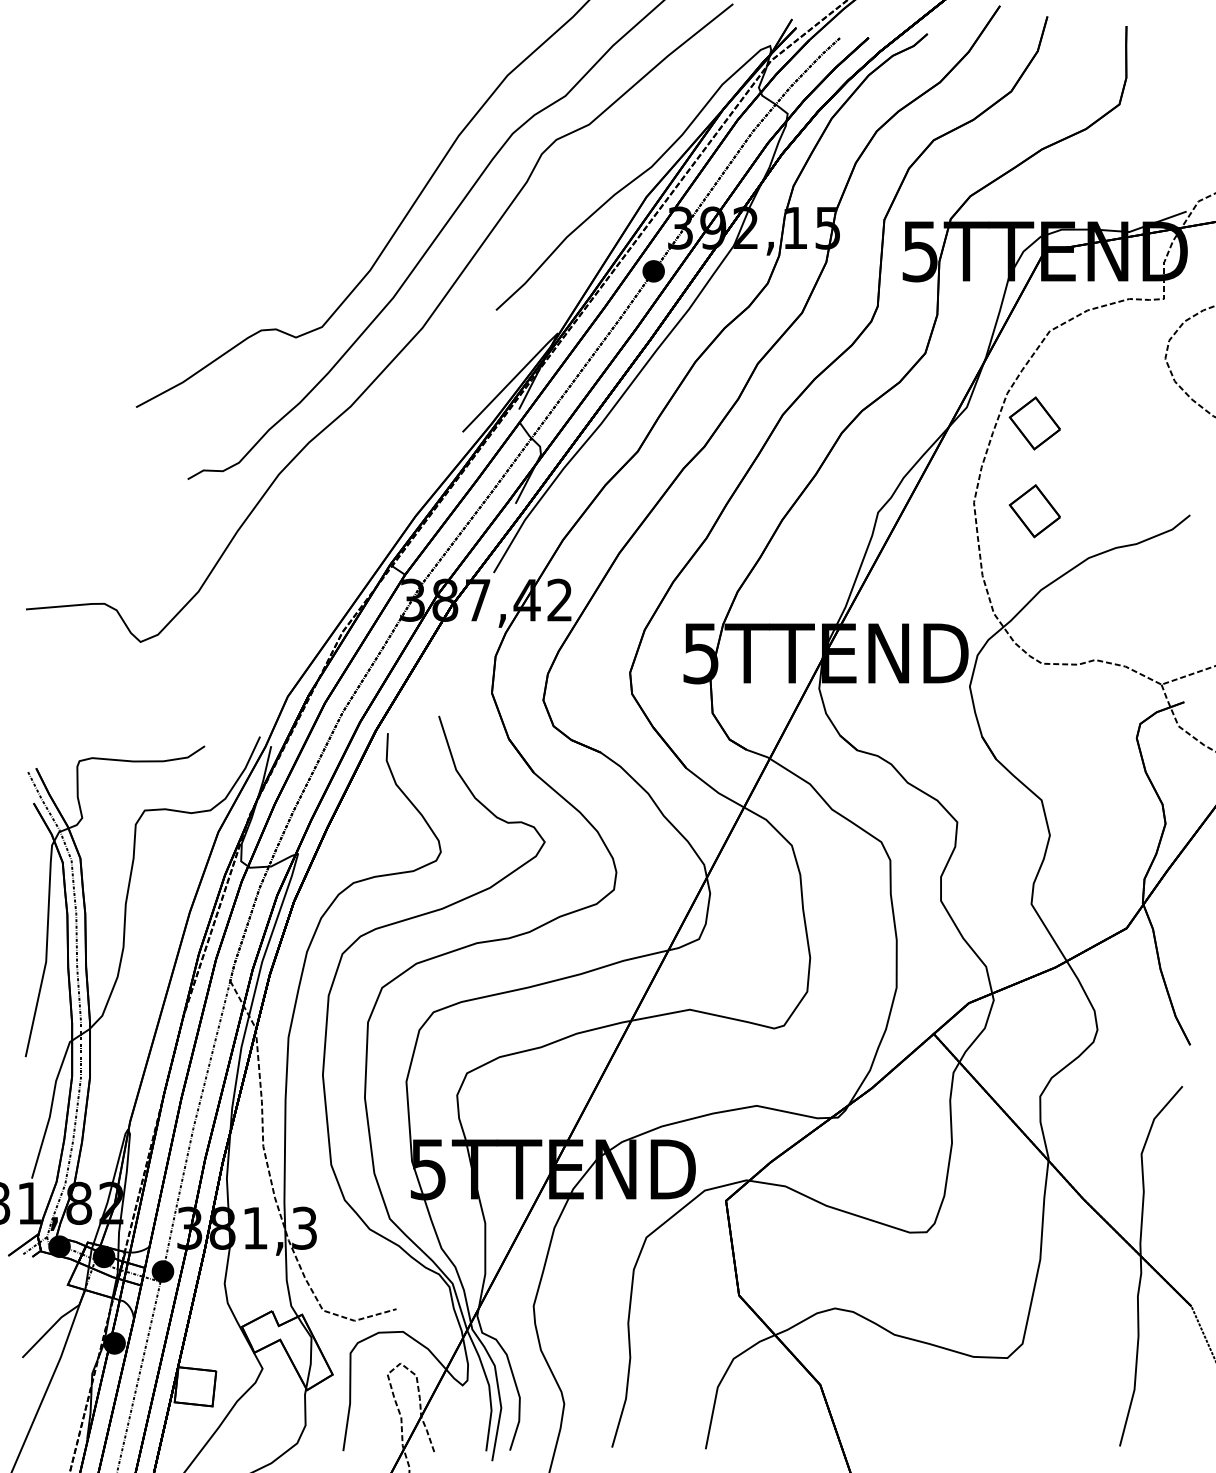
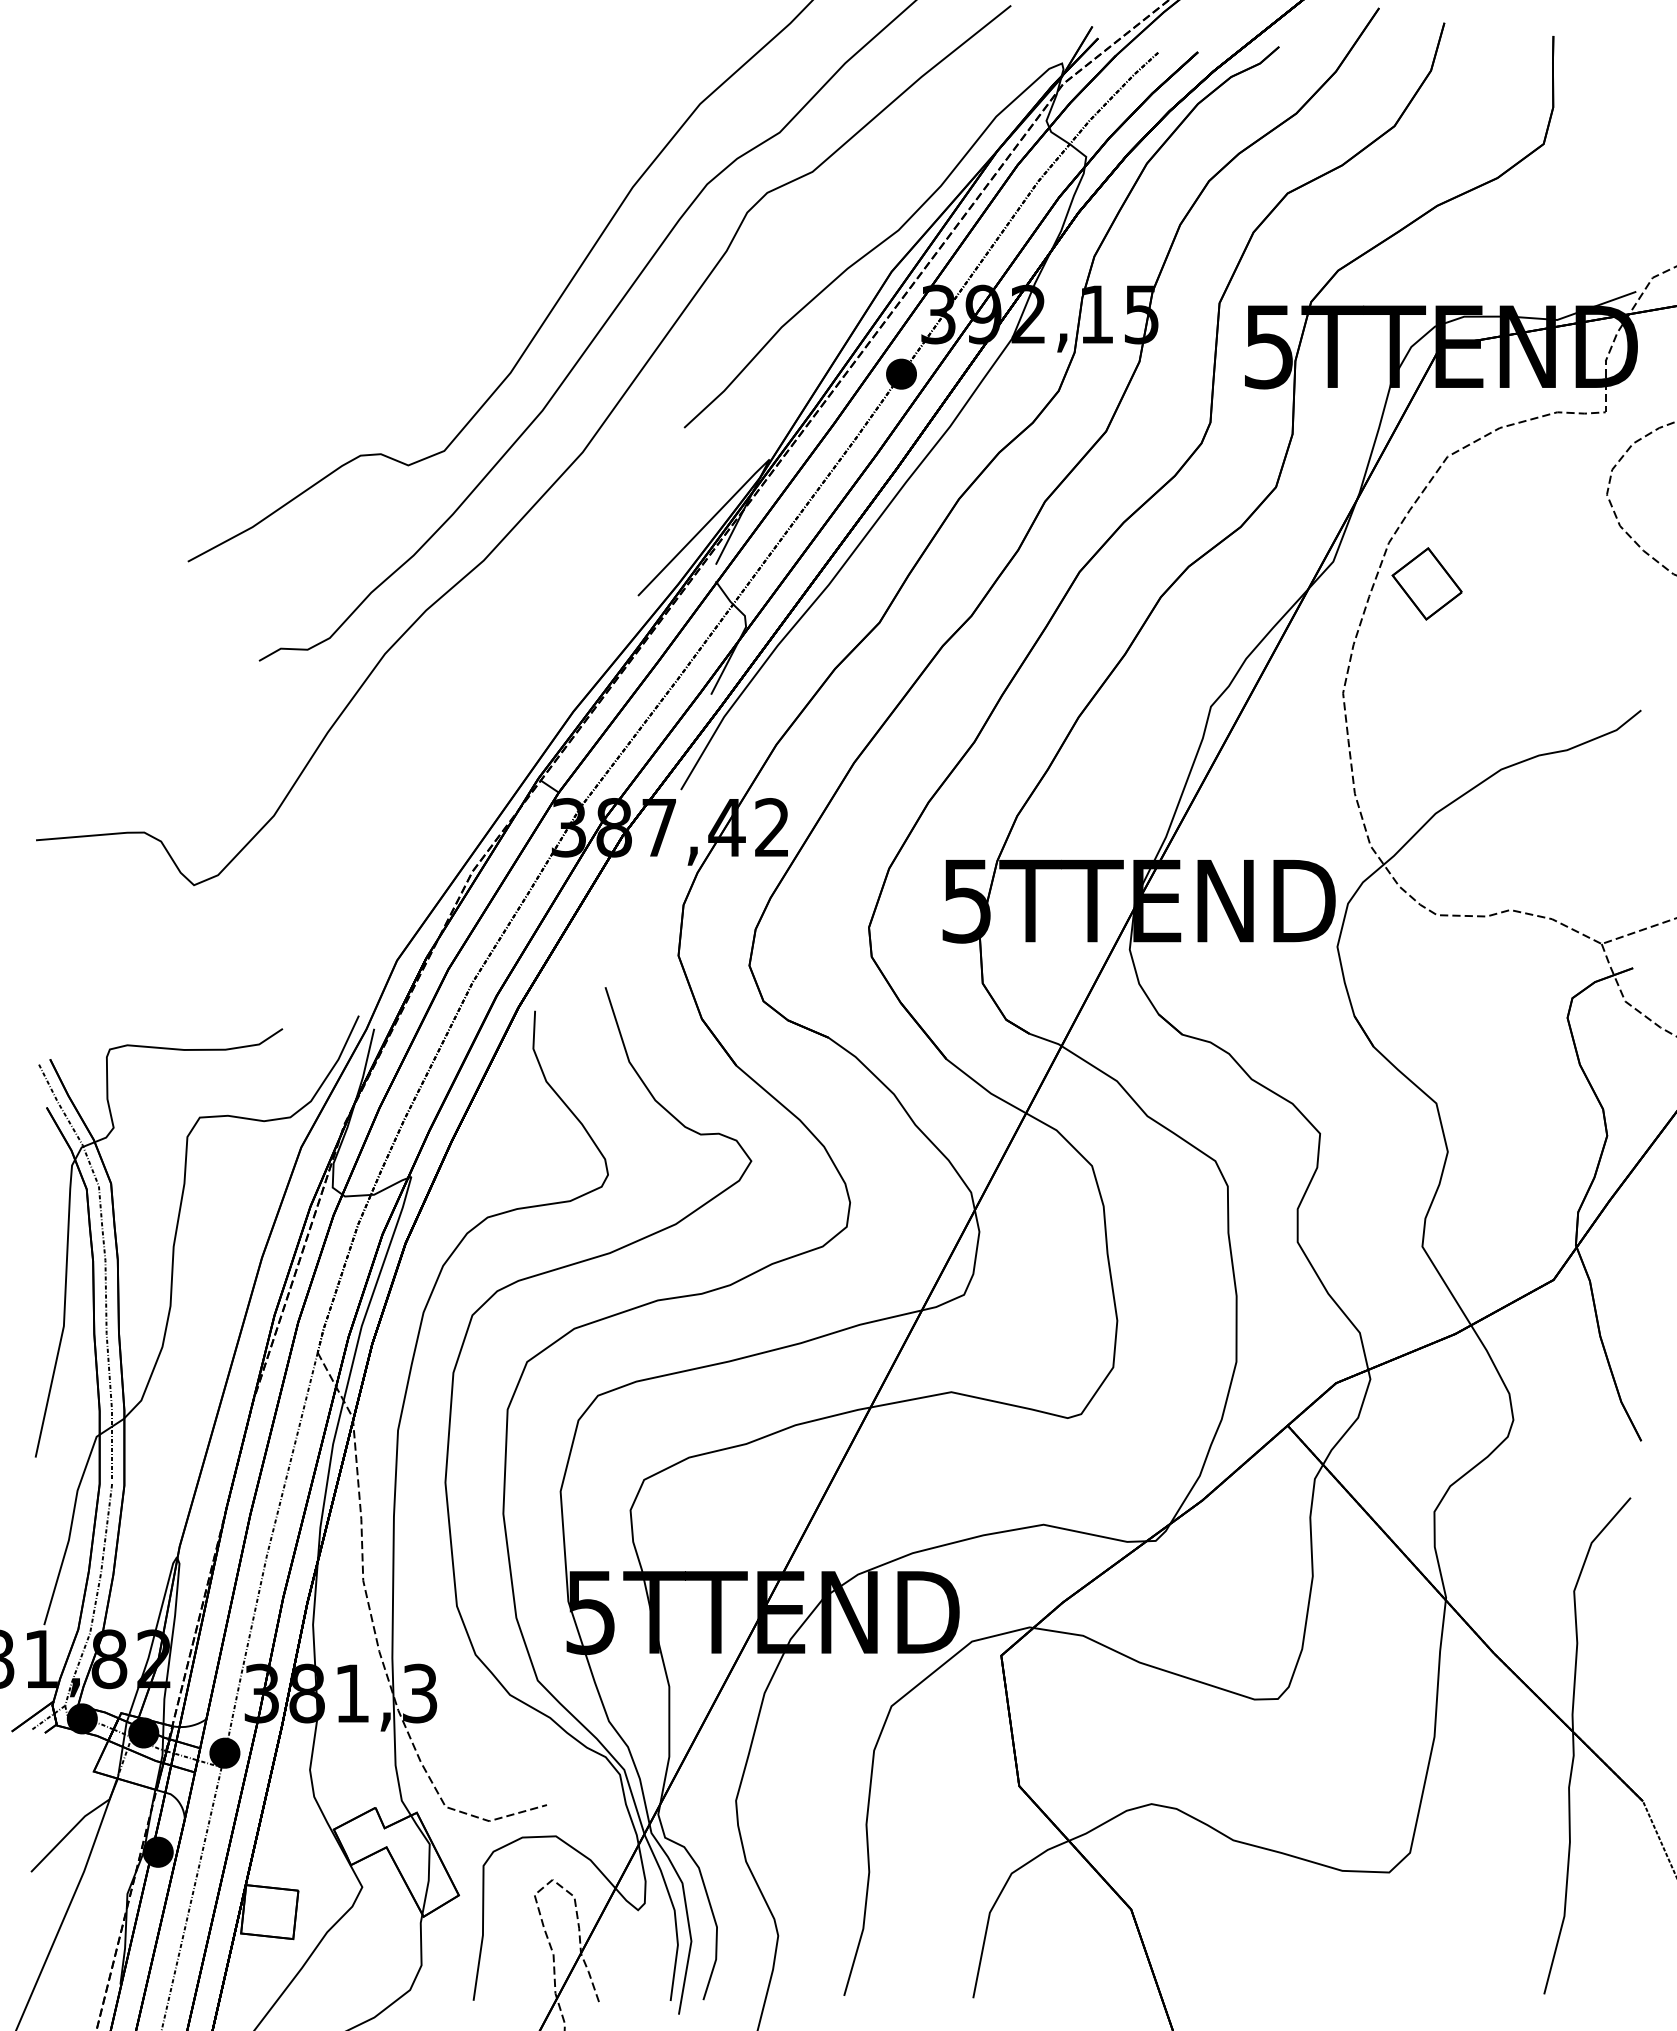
part: (1034, 510) -> (1426, 704), removed

